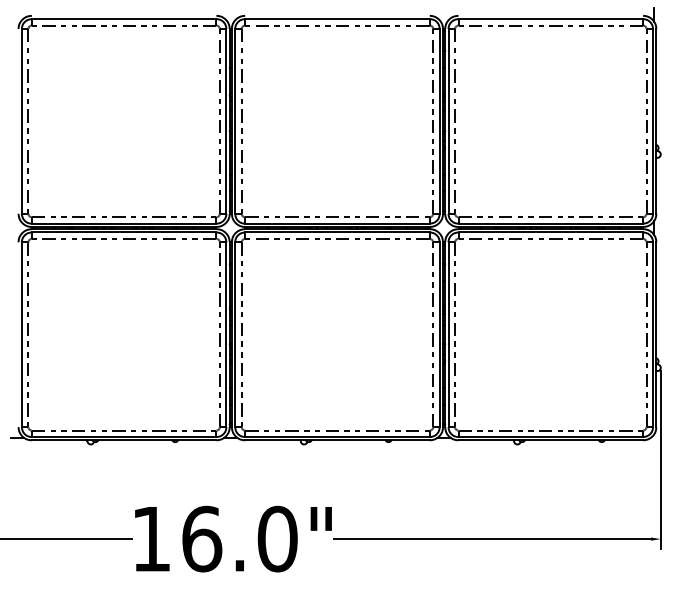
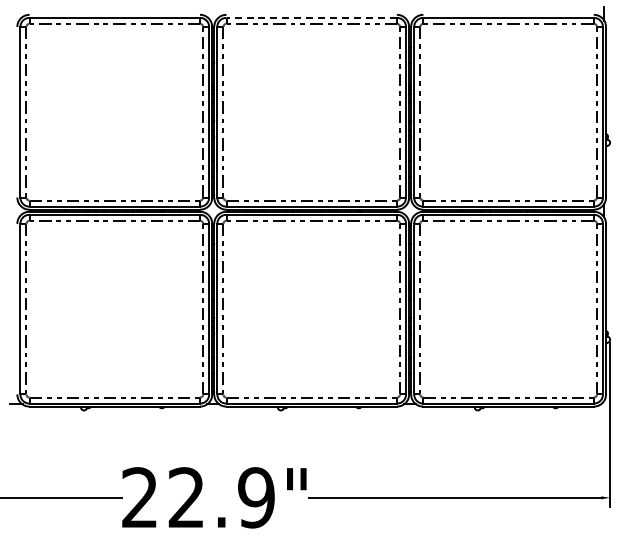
line: (337, 18) -> (311, 17), solid -> dashed
text: (214, 538) -> (198, 497), 16.0" -> 22.9"

